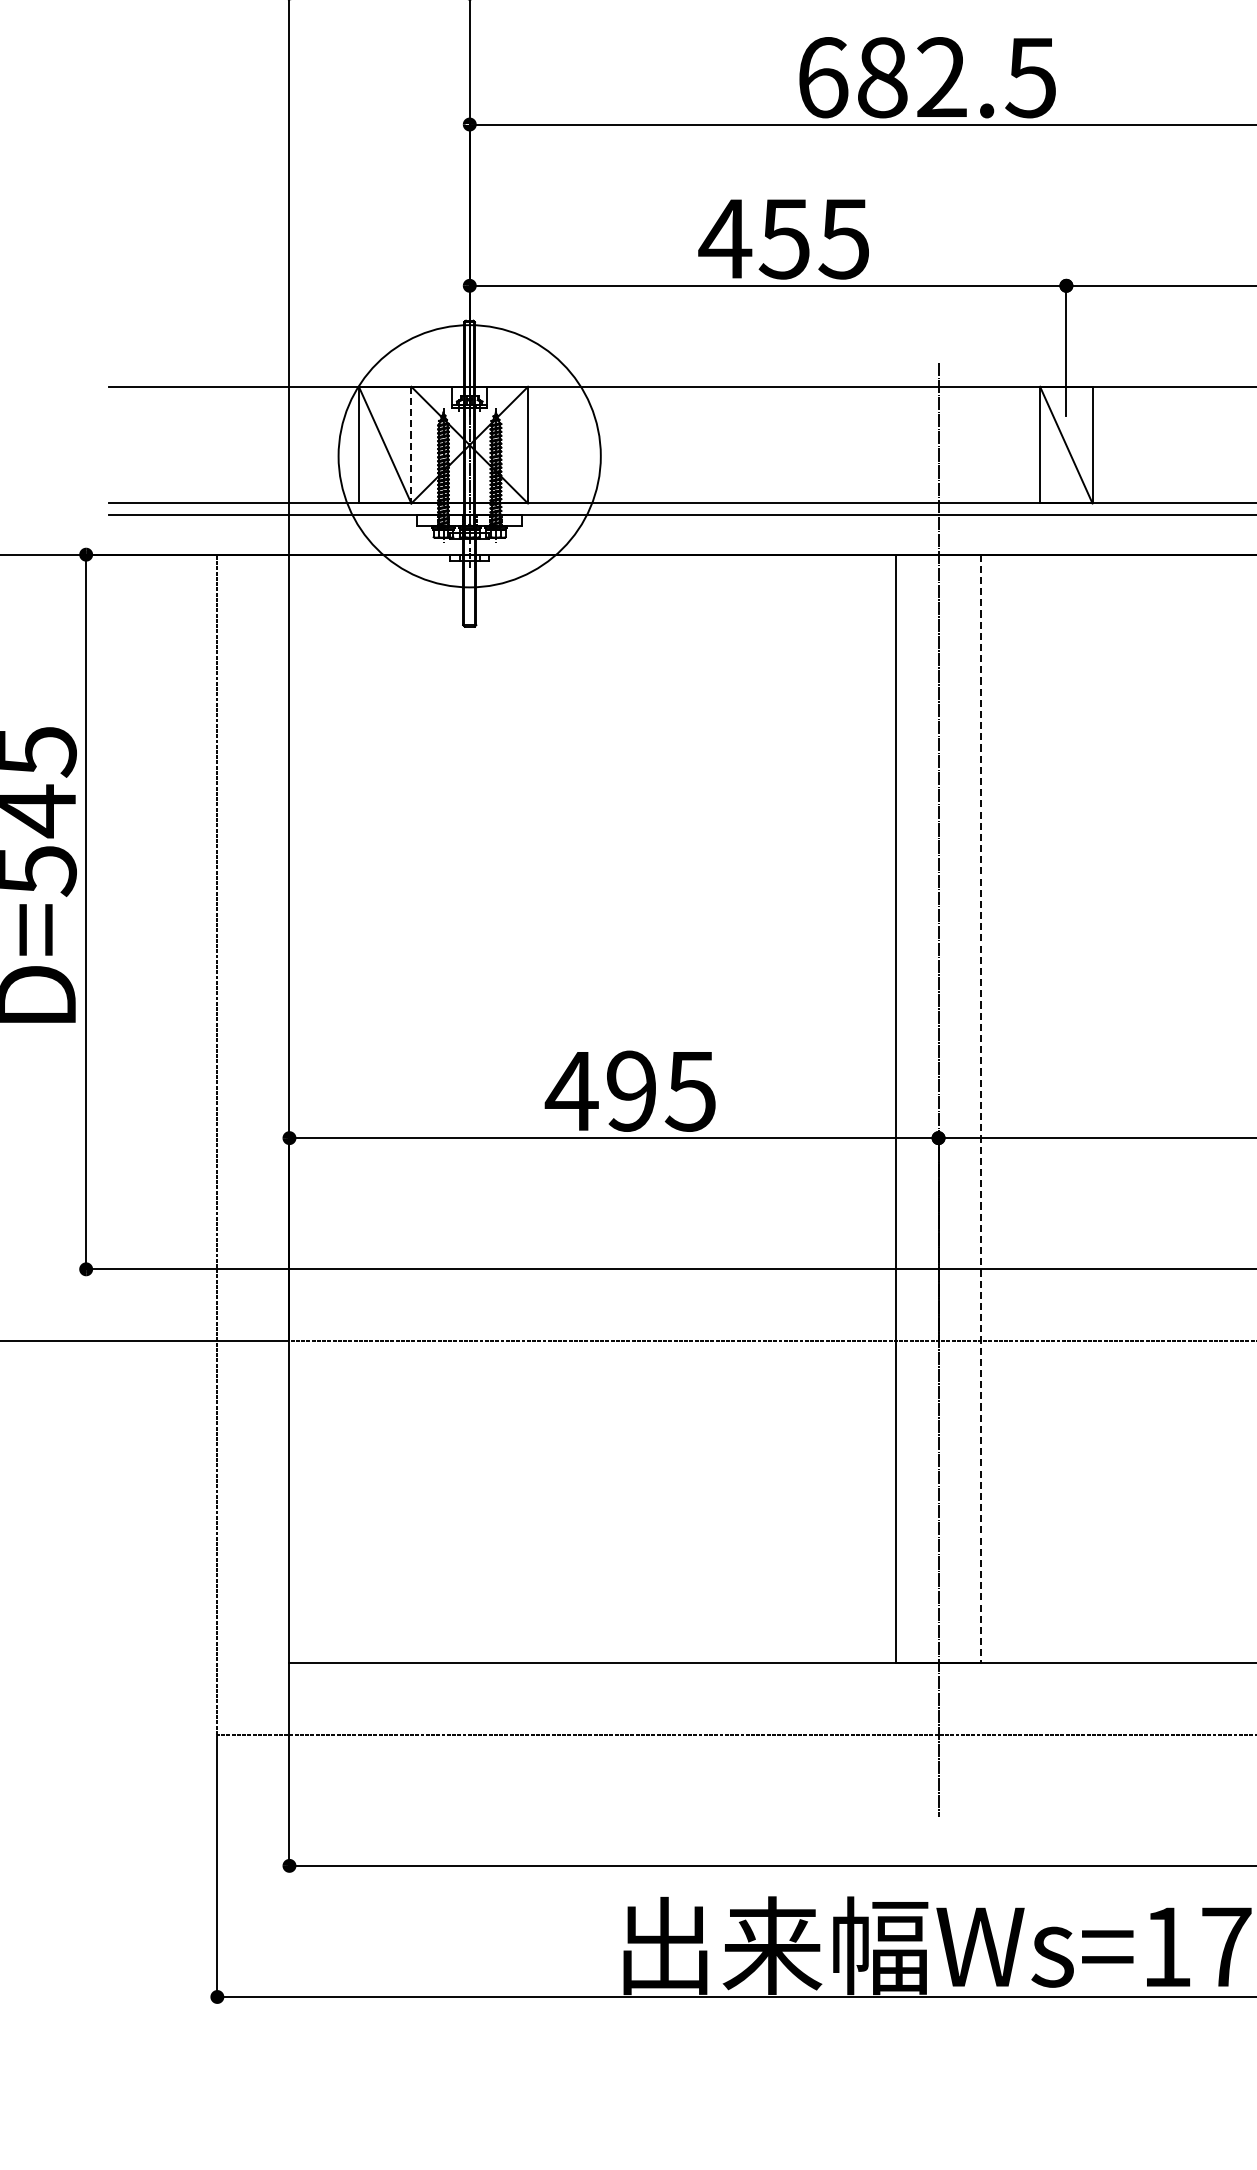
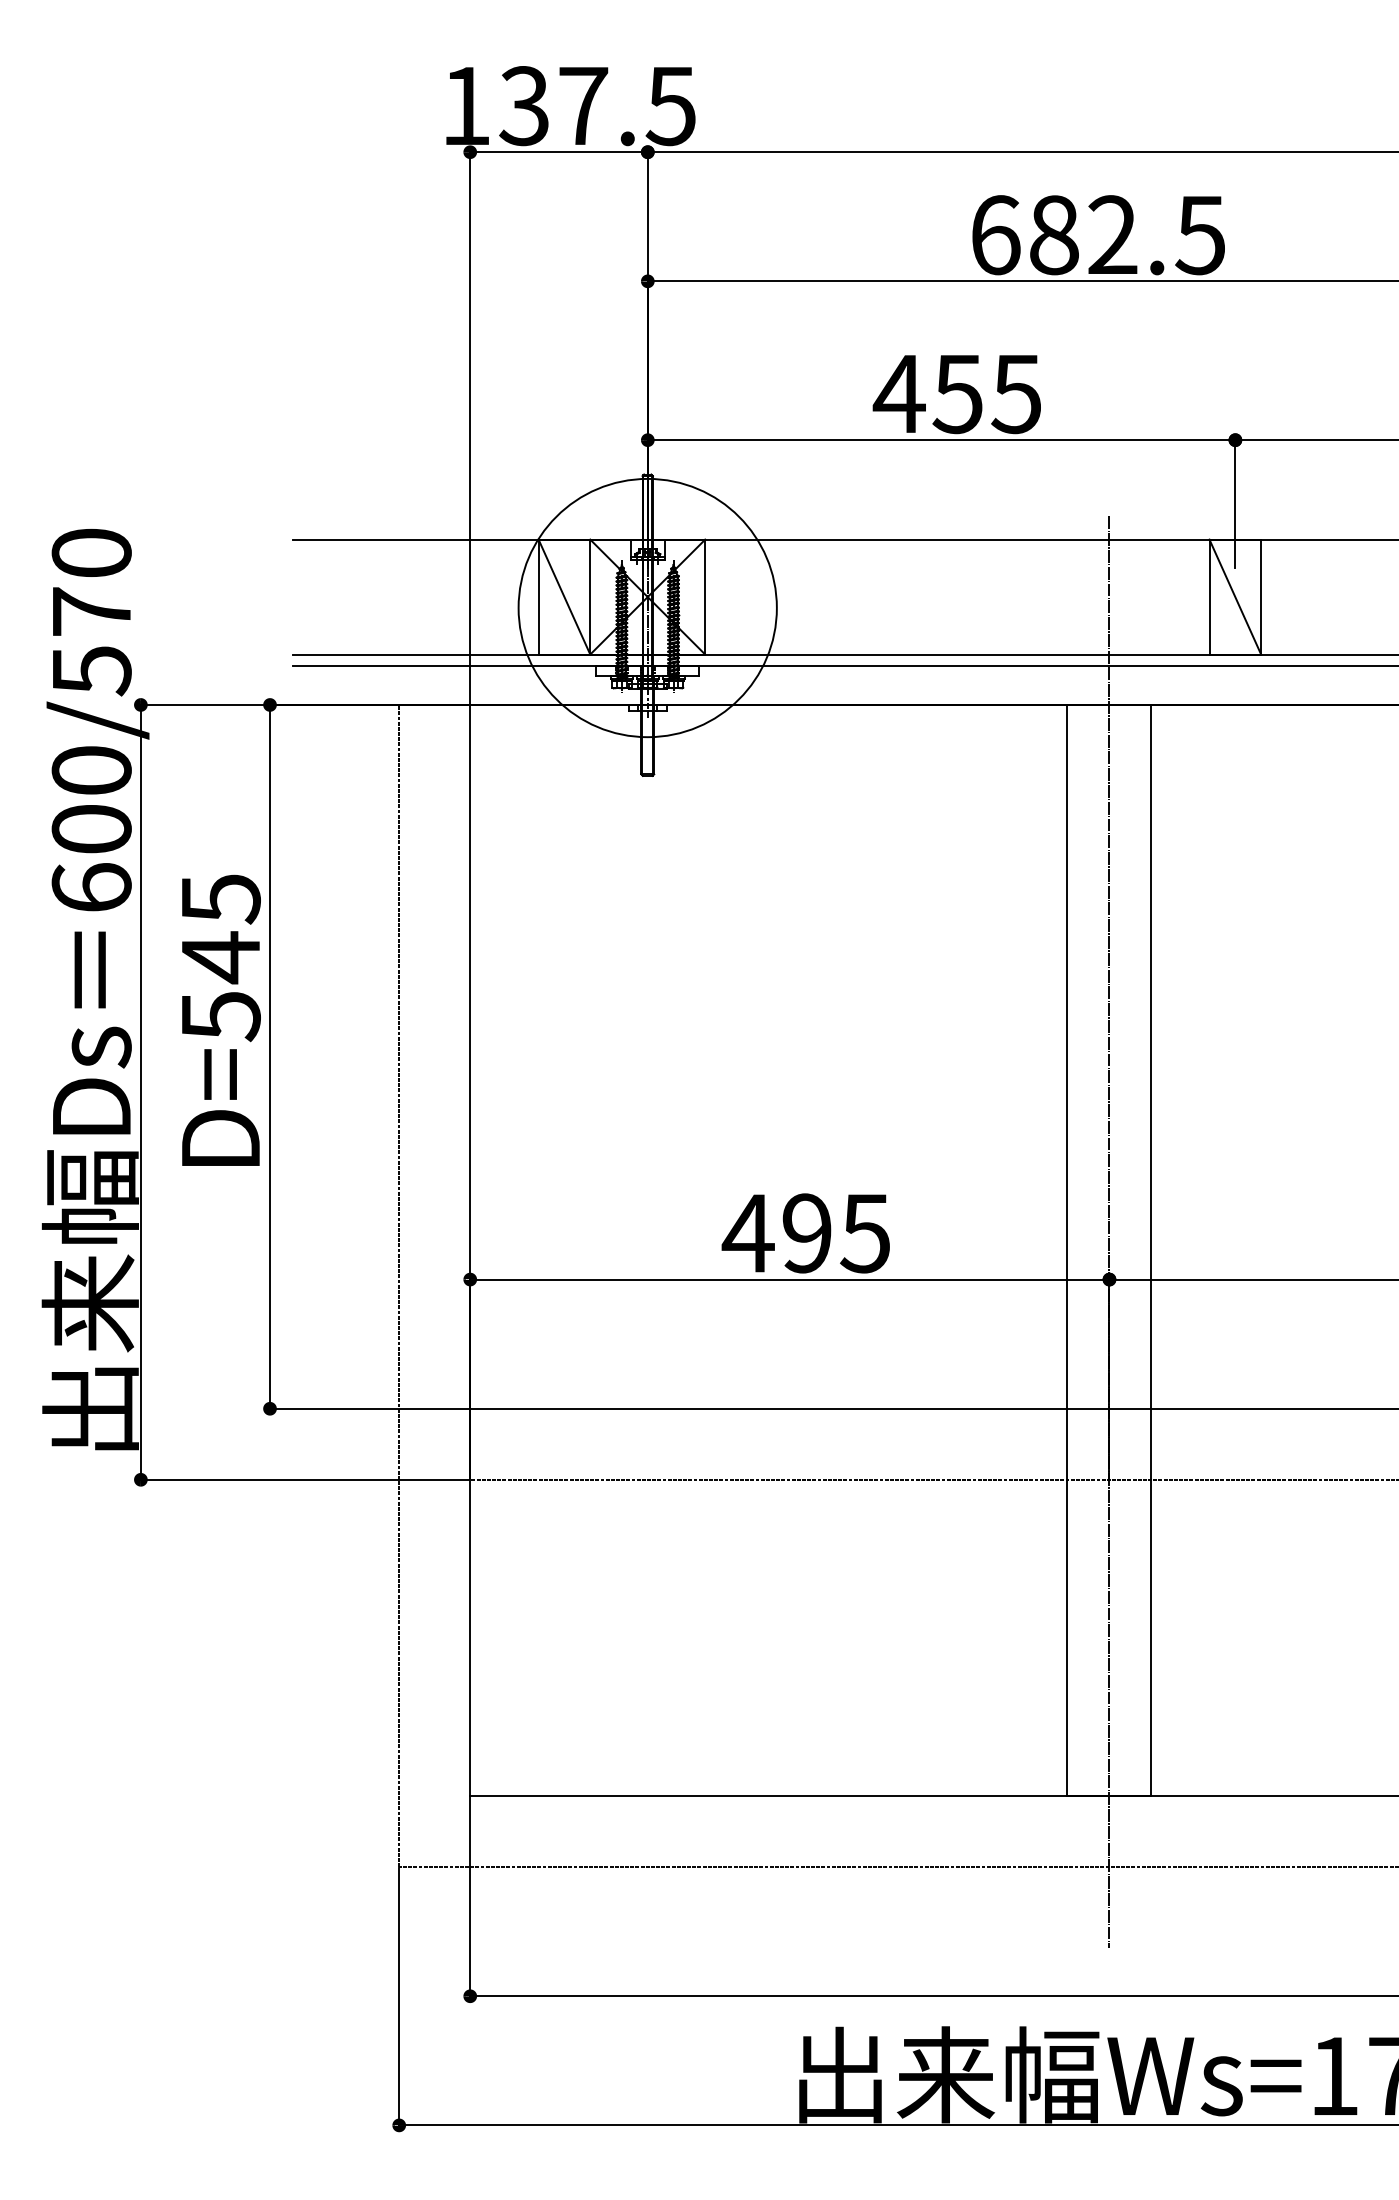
line: (411, 445) -> (590, 597), dashed -> solid
line: (981, 1108) -> (1151, 1250), dashed -> solid

